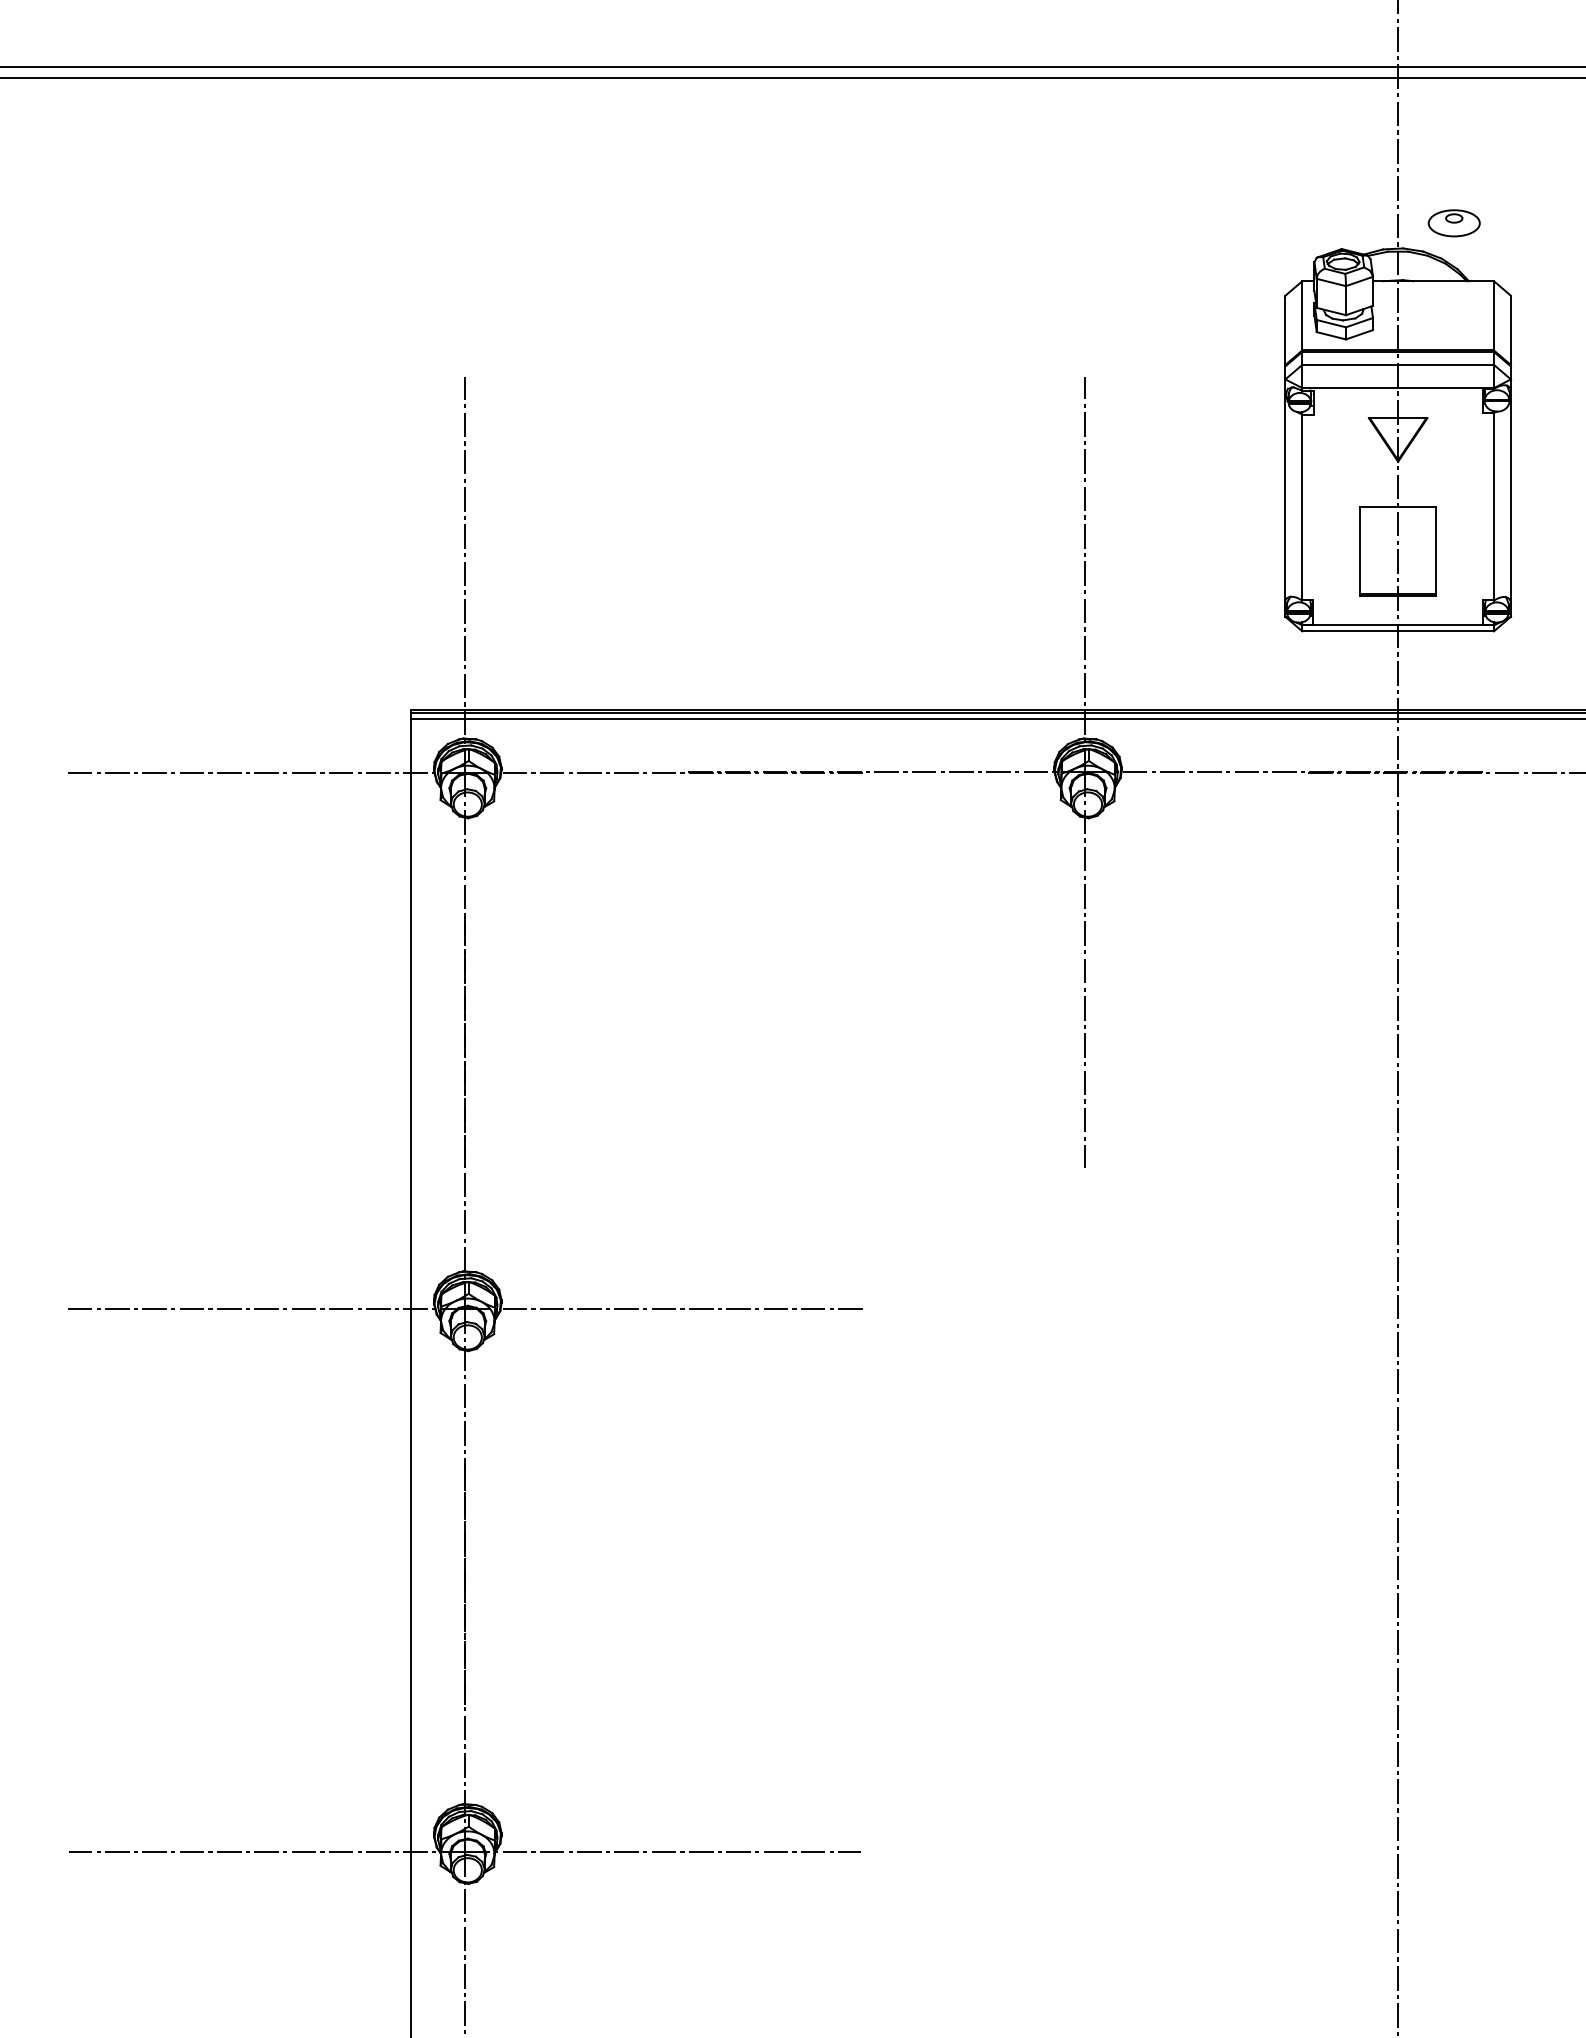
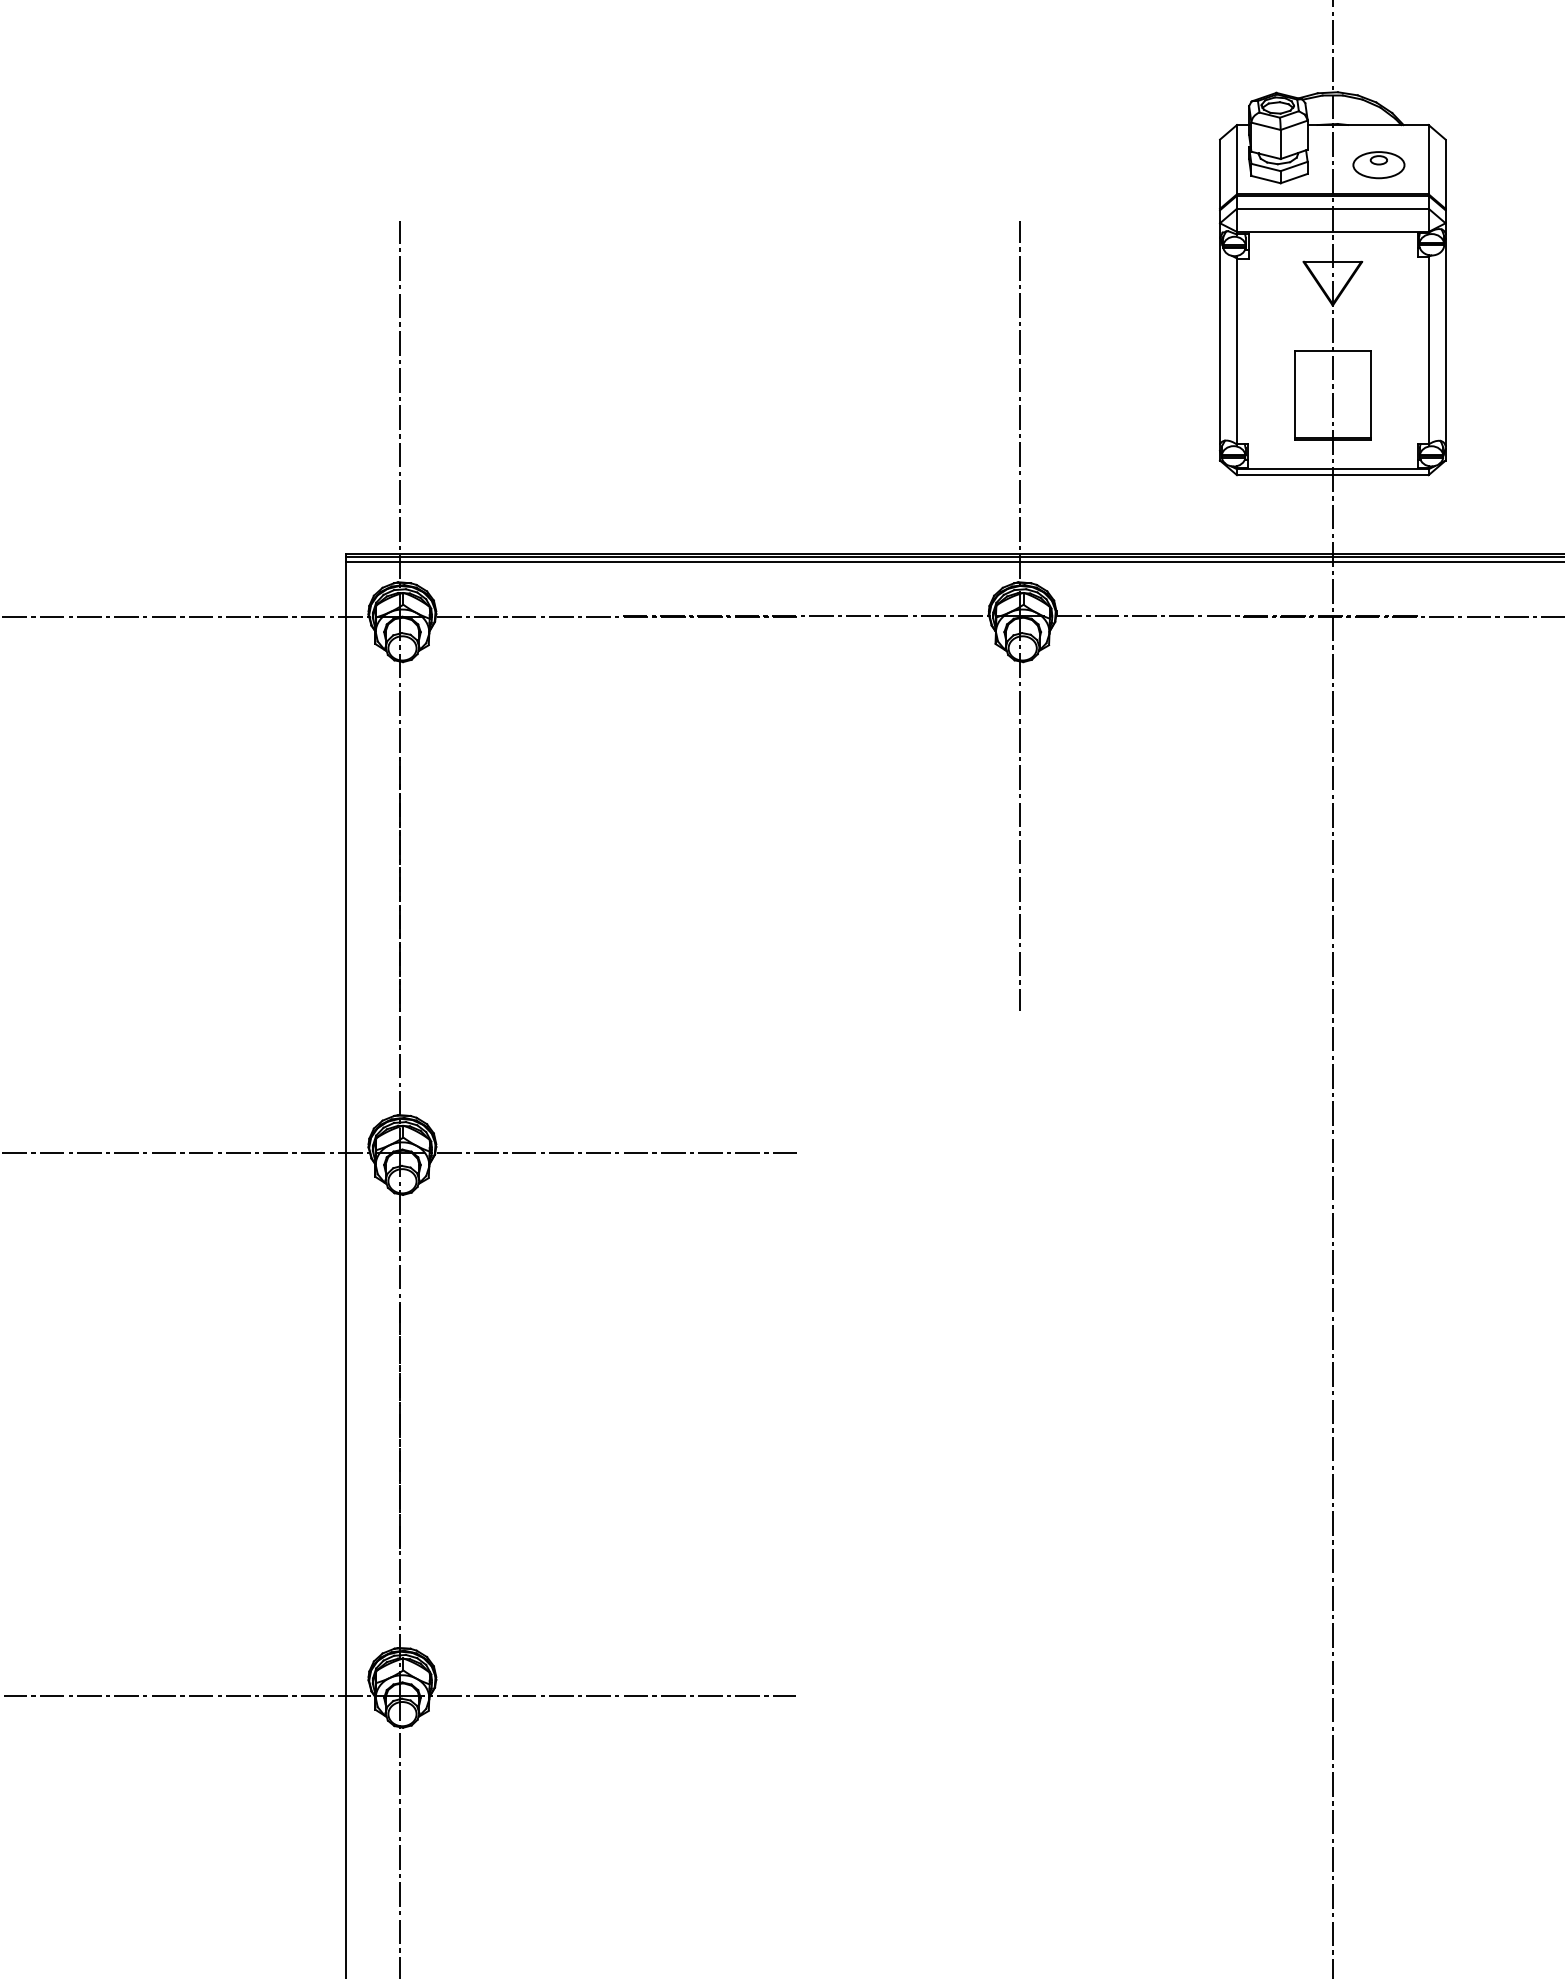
part: (1453, 223) -> (1378, 165), moved

